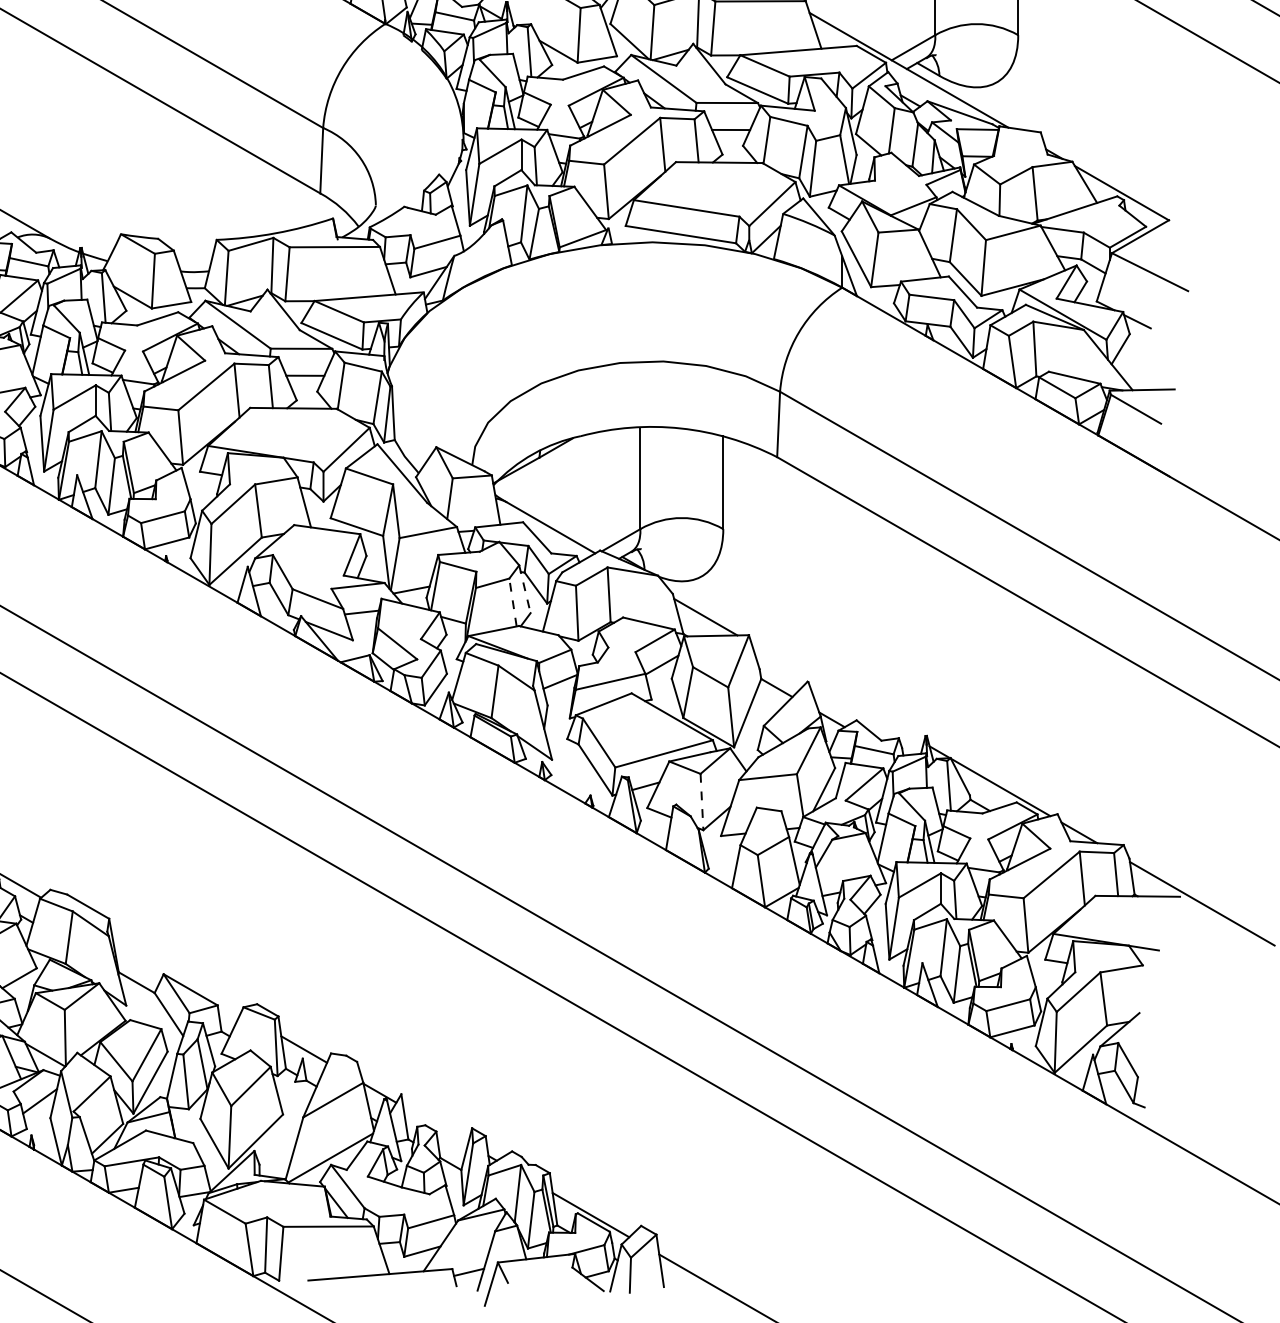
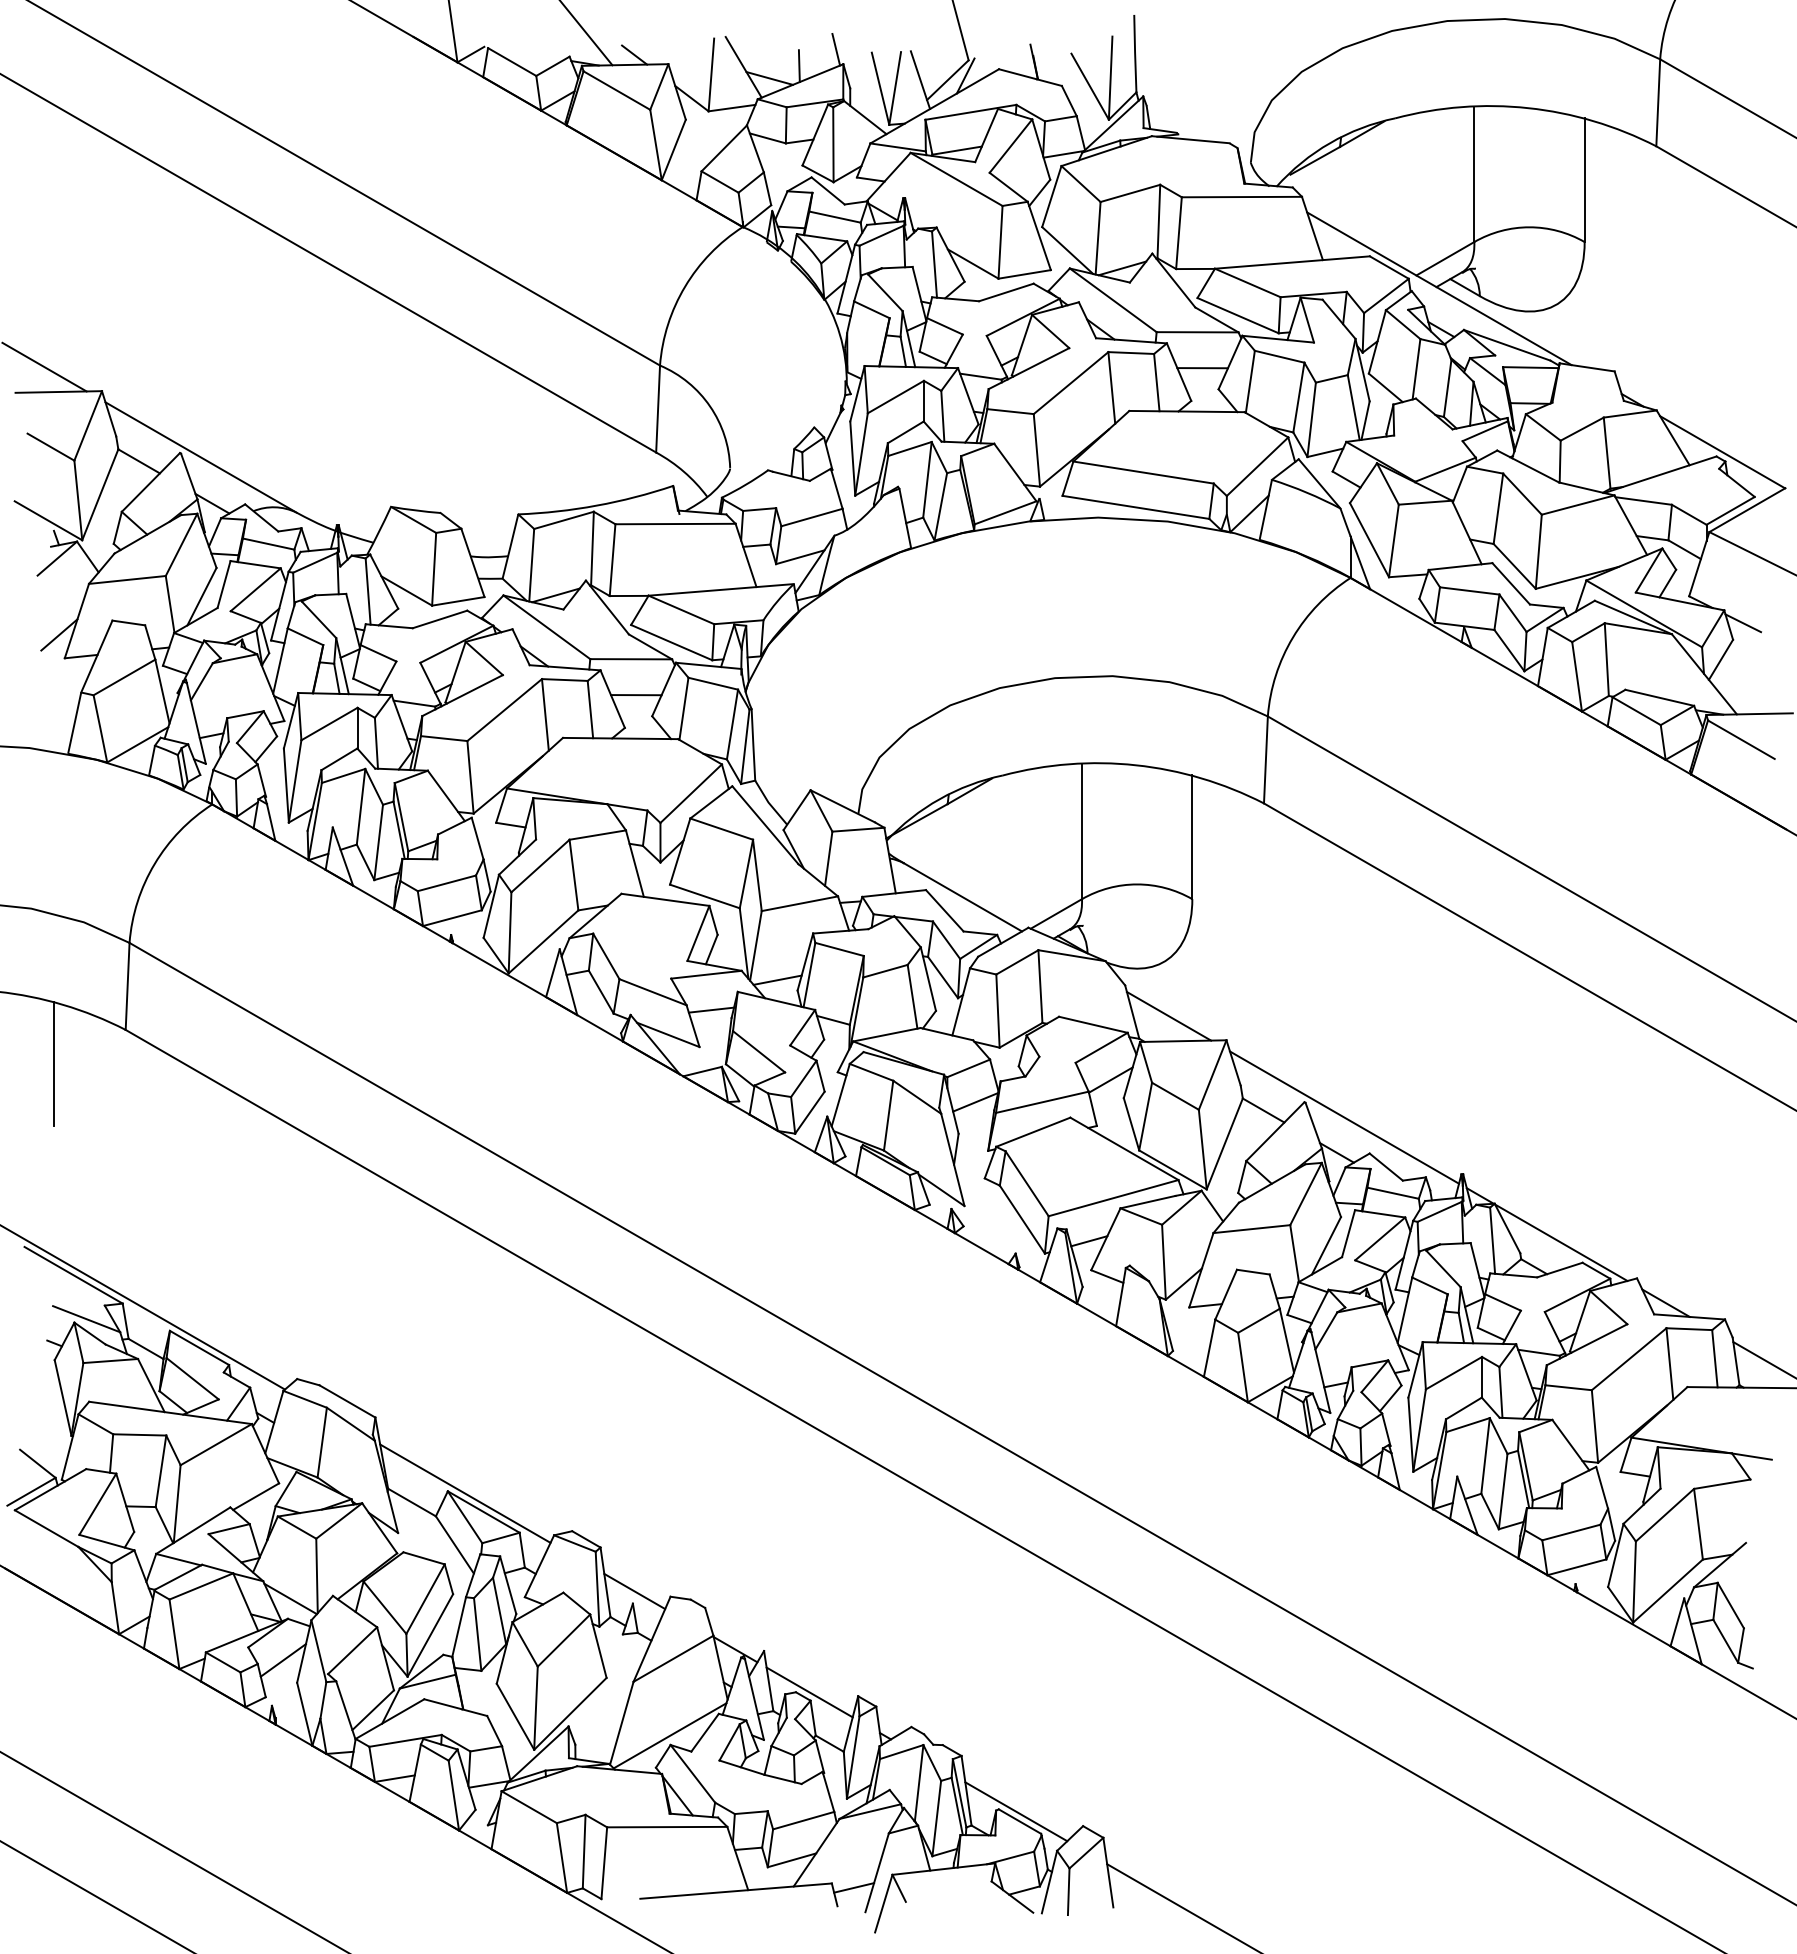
line: (524, 589) -> (928, 979), dashed -> solid
line: (512, 602) -> (912, 996), dashed -> solid
line: (837, 693) -> (1344, 1117), added
line: (701, 802) -> (1163, 1262), dashed -> solid
line: (176, 975) -> (465, 1493), added
line: (435, 1125) -> (809, 1692), added

